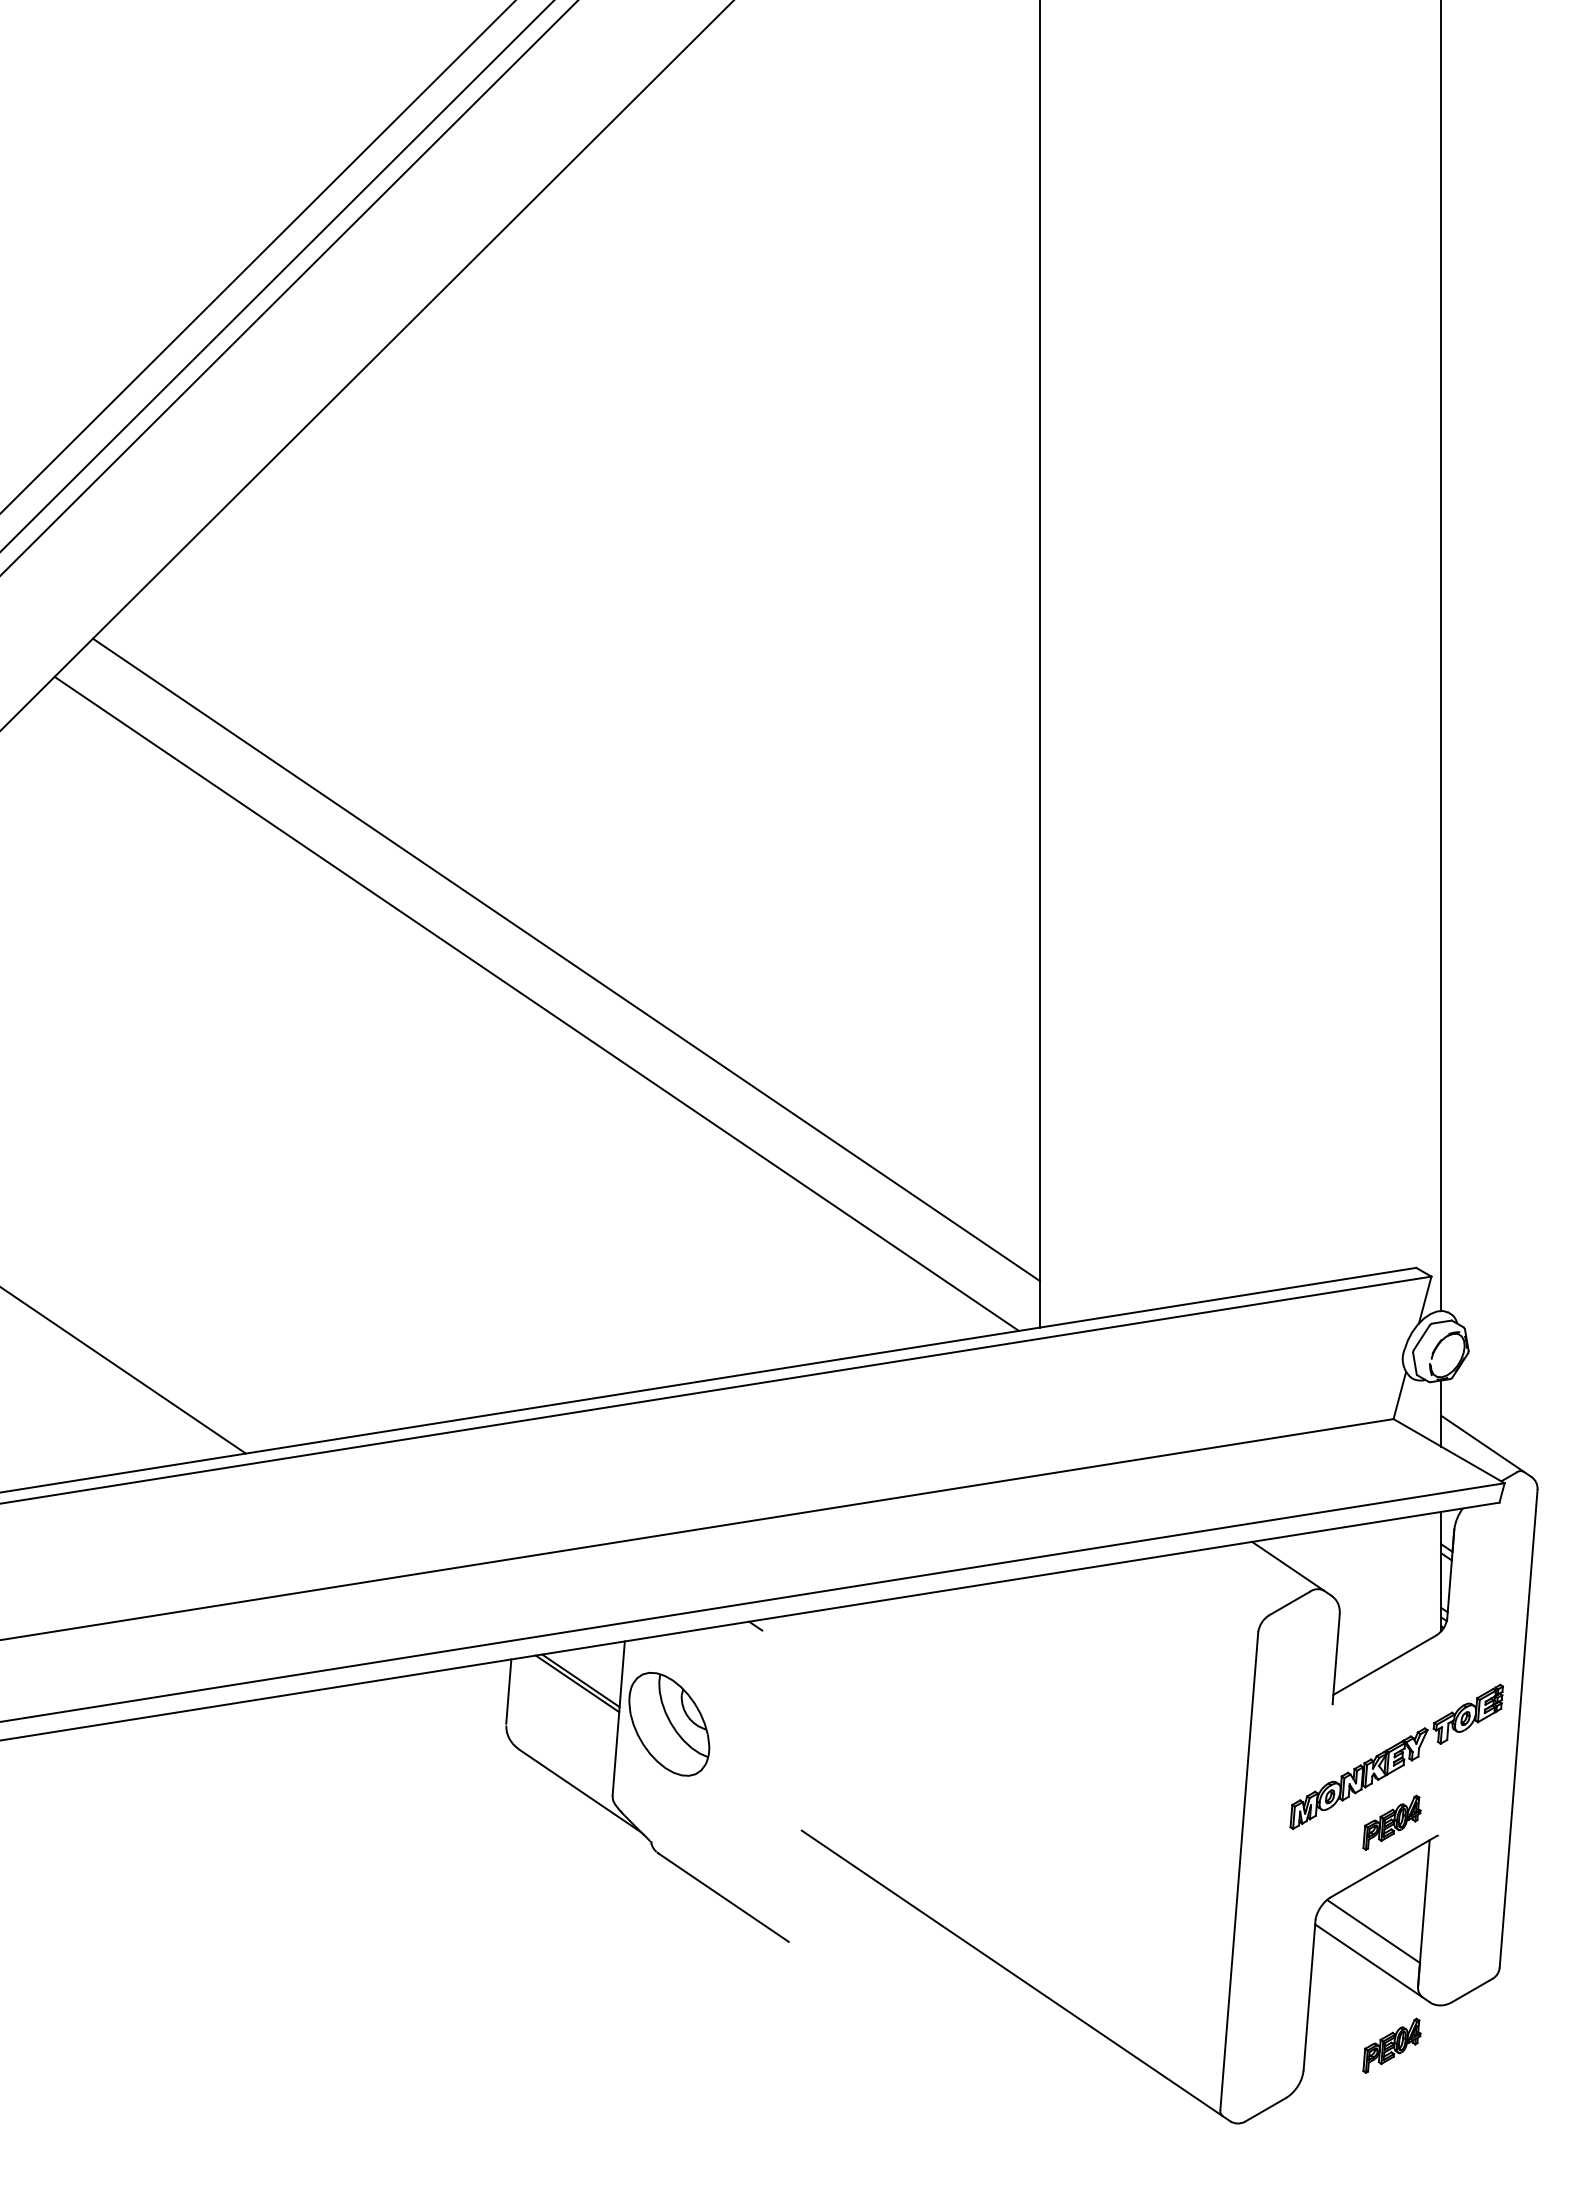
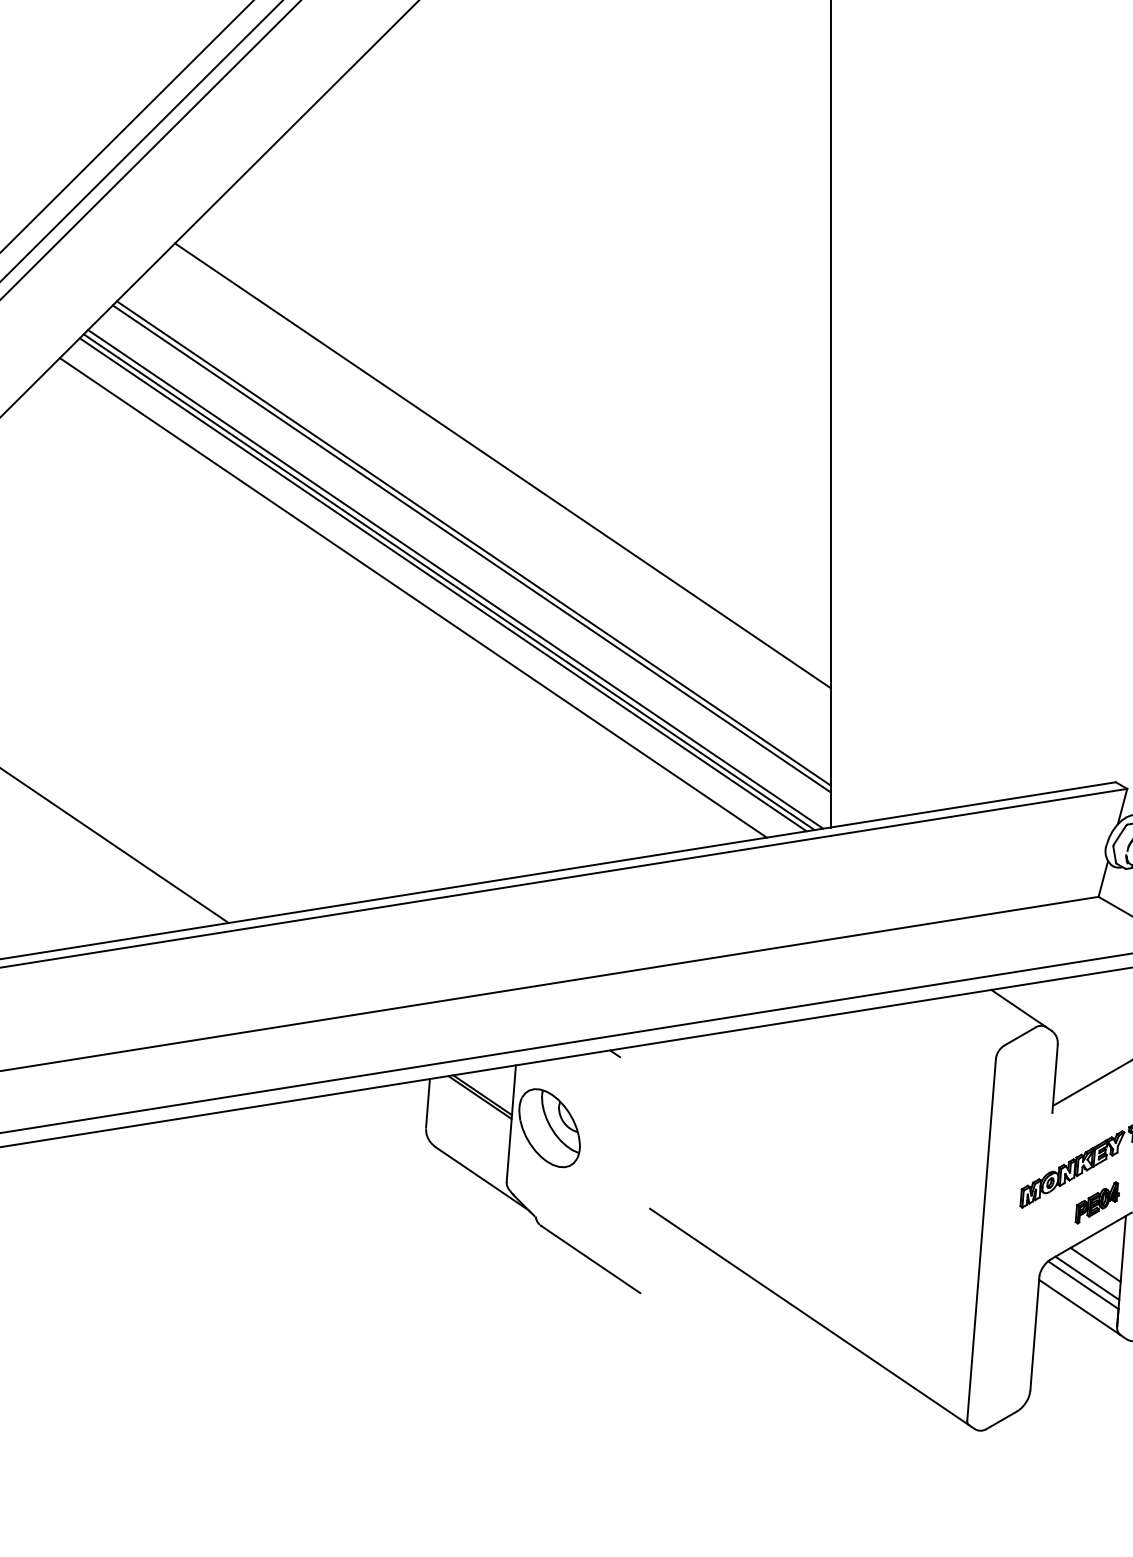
line: (607, 849) -> (502, 465), added
line: (569, 952) -> (473, 543), added
line: (545, 1000) -> (455, 579), added
line: (528, 1007) -> (442, 584), added
line: (489, 1024) -> (413, 597), added
line: (1389, 1904) -> (1095, 1264), added
line: (1378, 1921) -> (1087, 1277), added
part: (1391, 2045) -> (1096, 1371), removed

